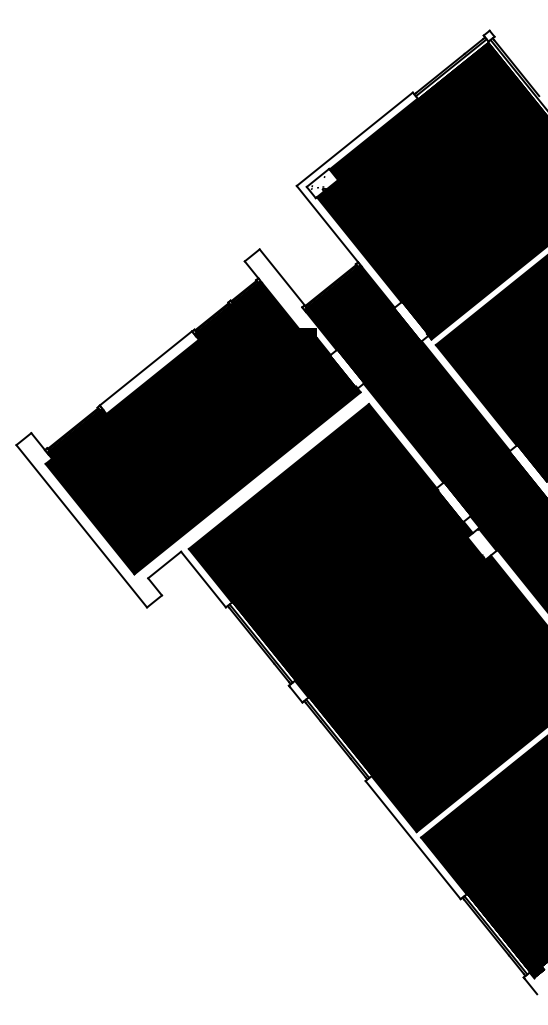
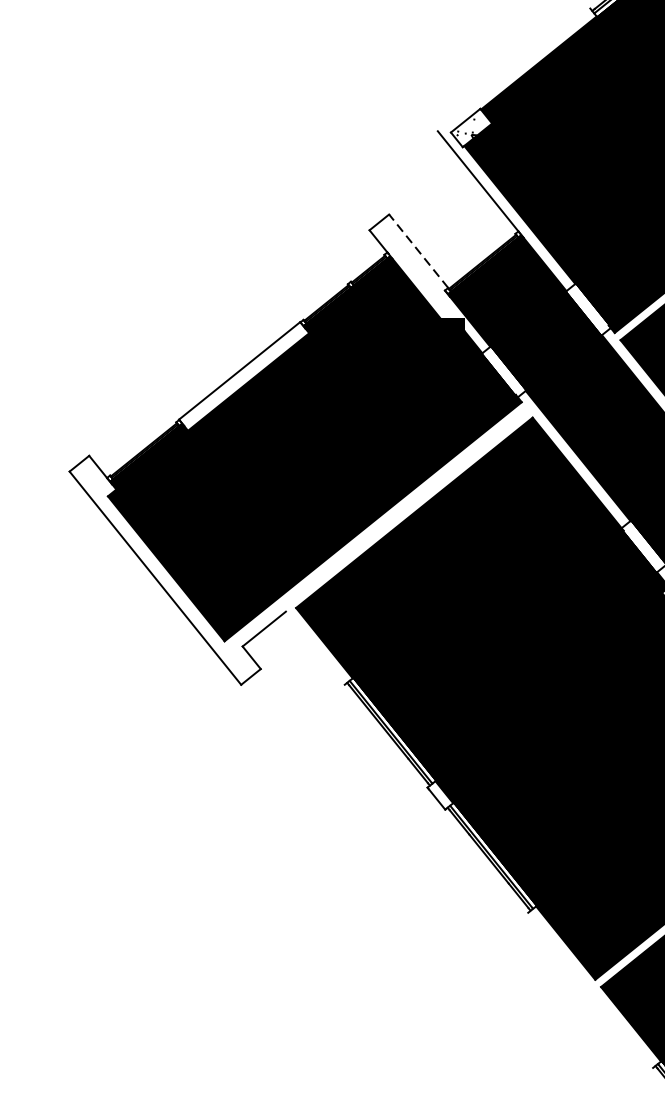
line: (354, 138) -> (513, 68), removed
line: (282, 277) -> (419, 251), solid -> dashed
line: (203, 579) -> (315, 648), removed
line: (412, 840) -> (589, 990), removed

